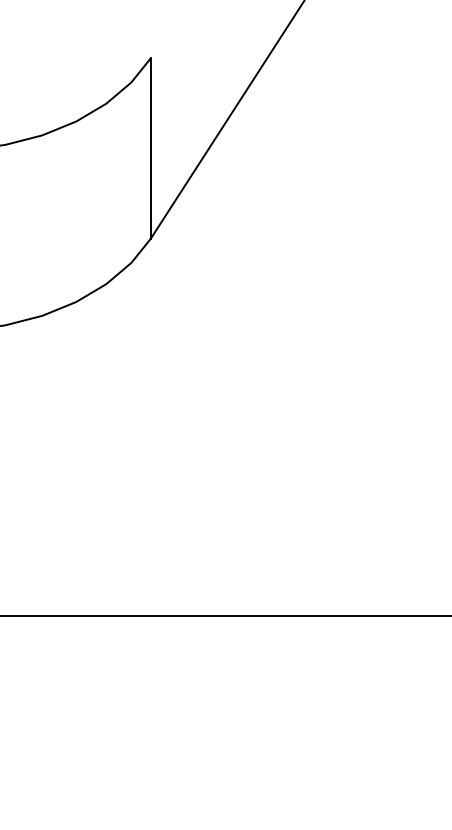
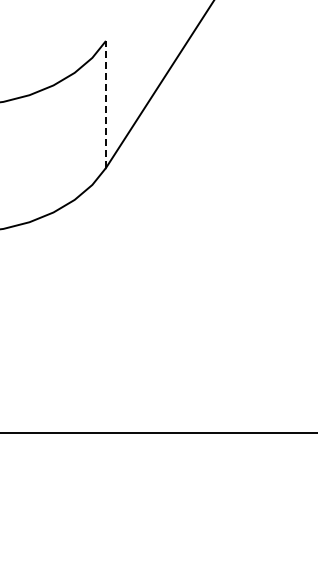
line: (150, 148) -> (105, 104), solid -> dashed

